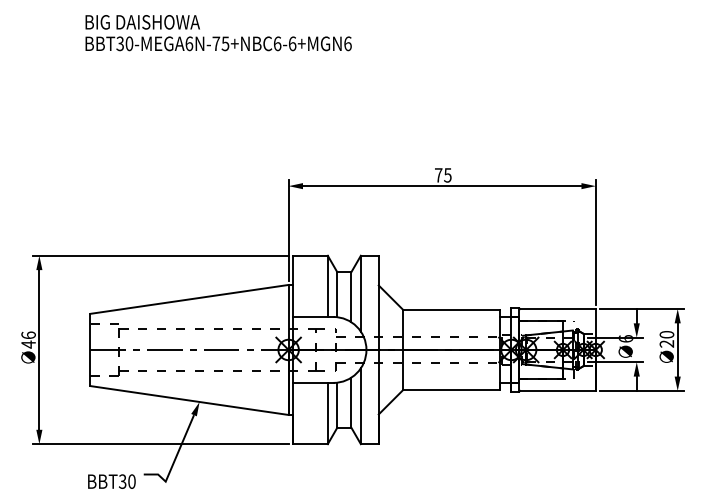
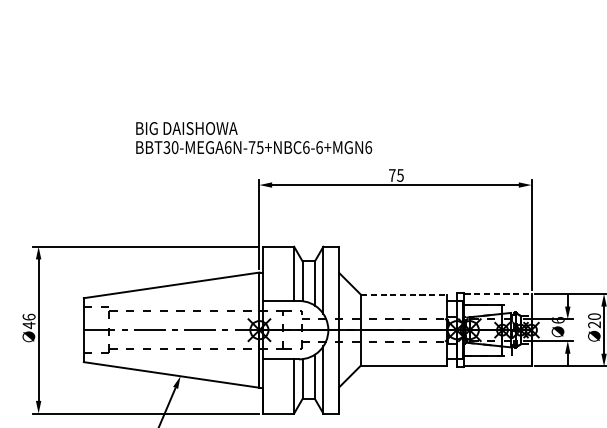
text: (218, 33) -> (253, 138), moved
line: (557, 309) -> (497, 294), solid -> dashed
line: (452, 310) -> (404, 295), solid -> dashed

